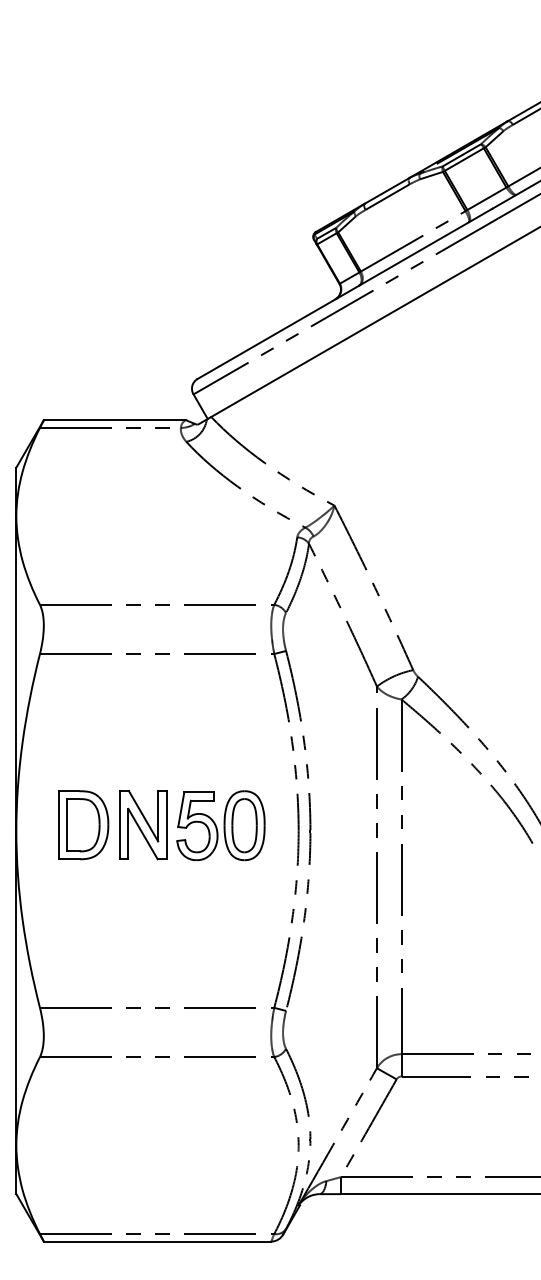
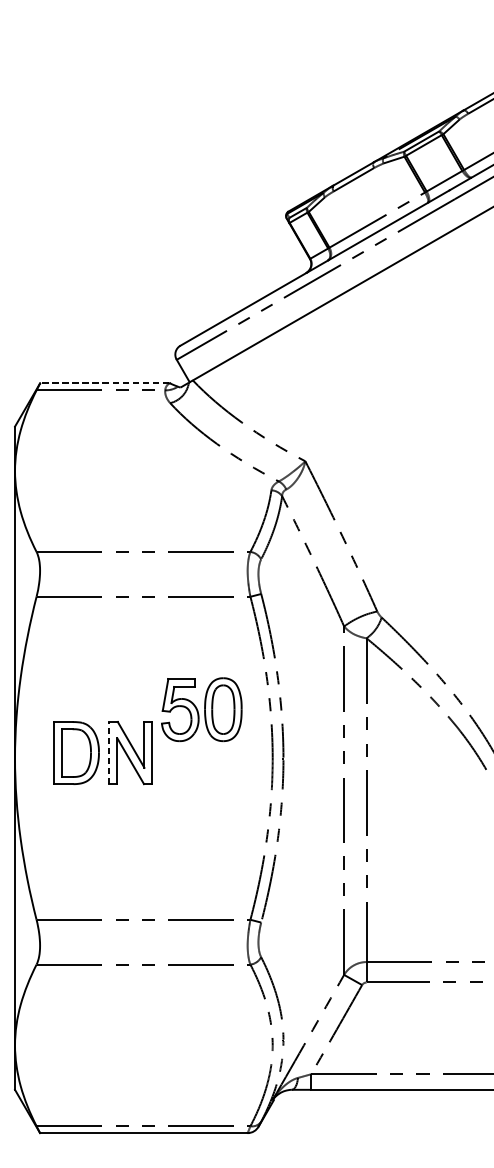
line: (114, 420) -> (104, 383), solid -> dashed
line: (119, 824) -> (109, 752), solid -> dashed
part: (220, 825) -> (201, 709), moved

